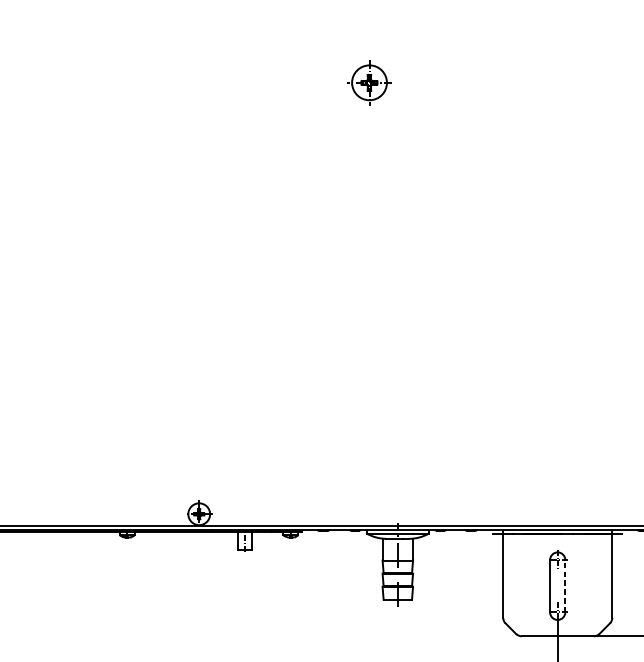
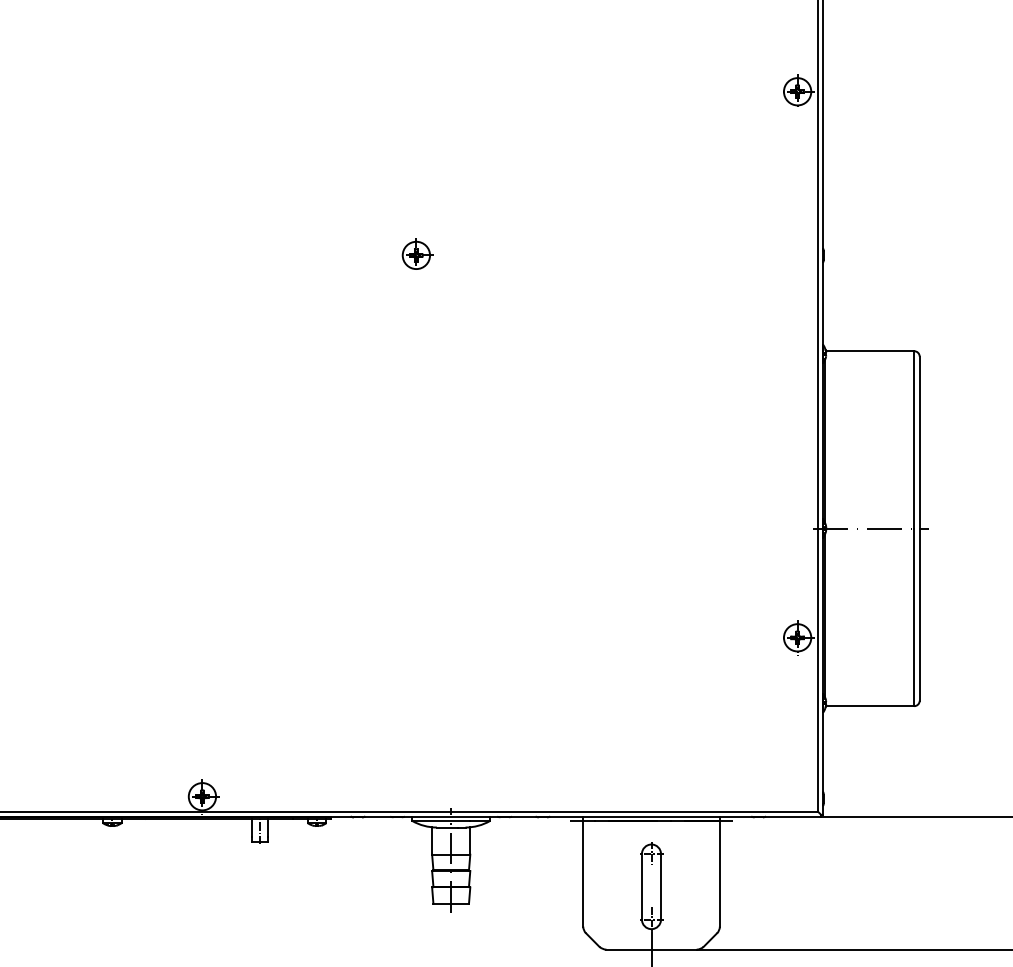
part: (370, 80) -> (417, 253), size x0.62
line: (565, 585) -> (661, 886), dashed -> solid

